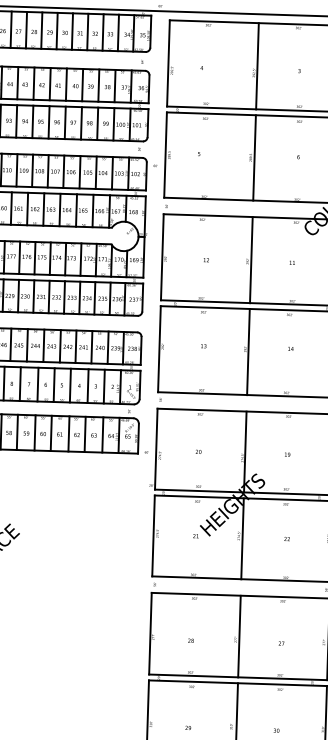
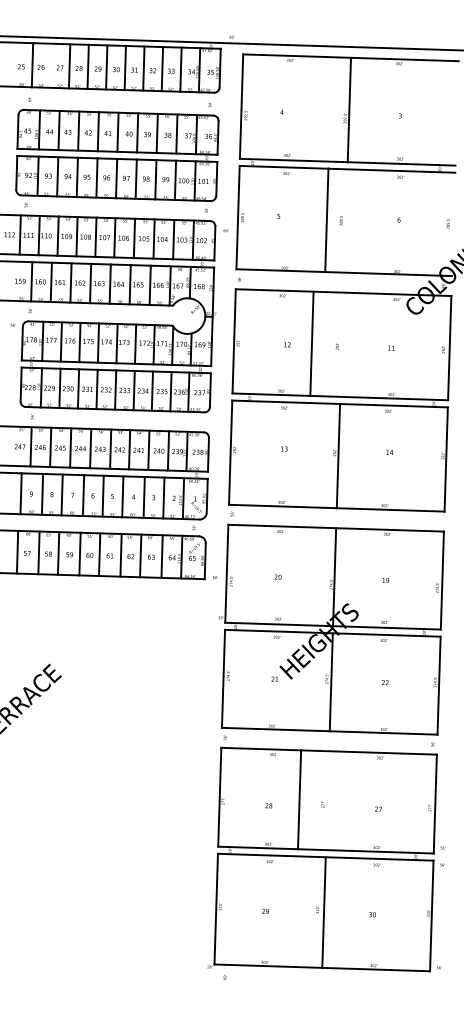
line: (10, 29) -> (50, 65), removed
line: (254, 157) -> (326, 219), moved
line: (250, 259) -> (311, 343), moved
line: (239, 636) -> (299, 799), moved

